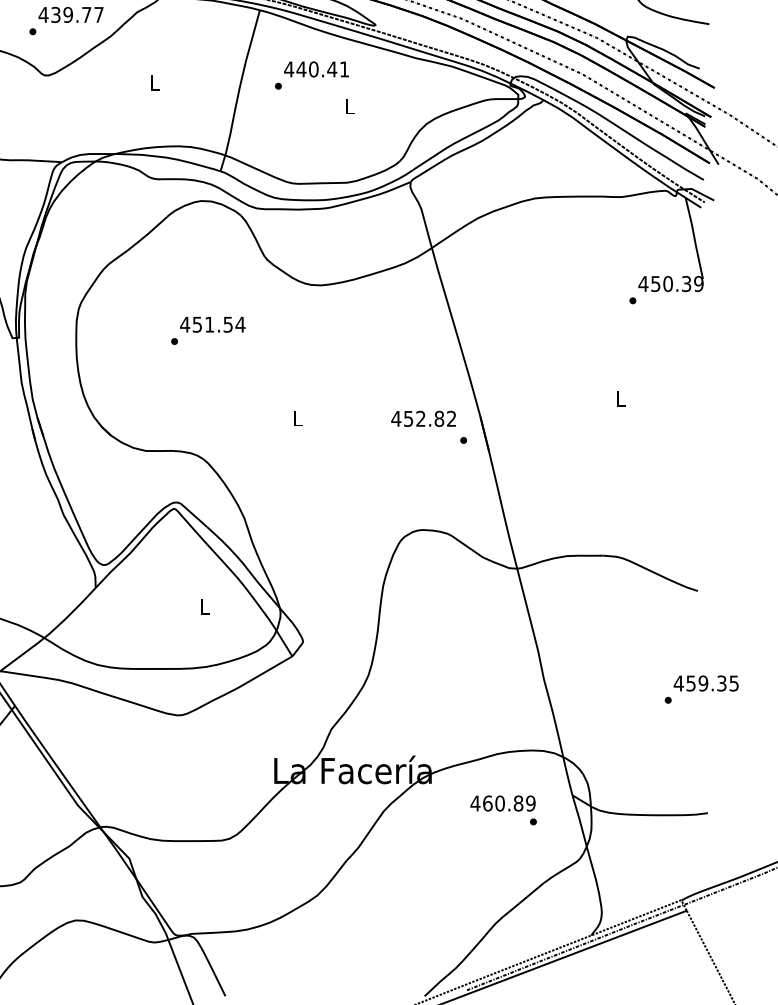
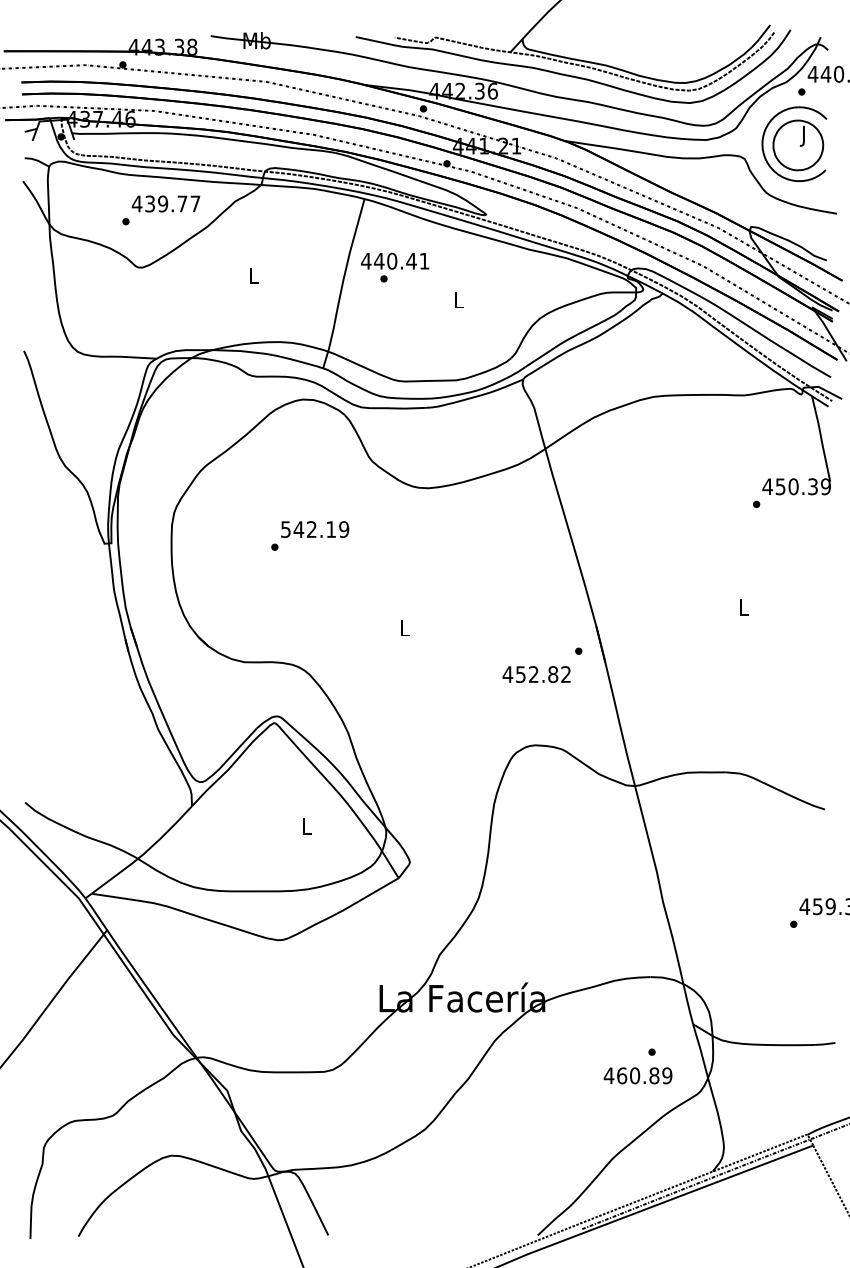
text: (316, 68) -> (395, 260), moved
text: (212, 324) -> (314, 529), 451.54 -> 542.19
text: (423, 418) -> (536, 674), moved
text: (502, 803) -> (637, 1075), moved

